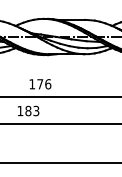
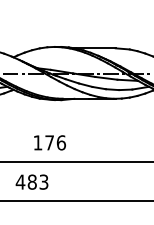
text: (20, 111) -> (20, 182), 183 -> 483

